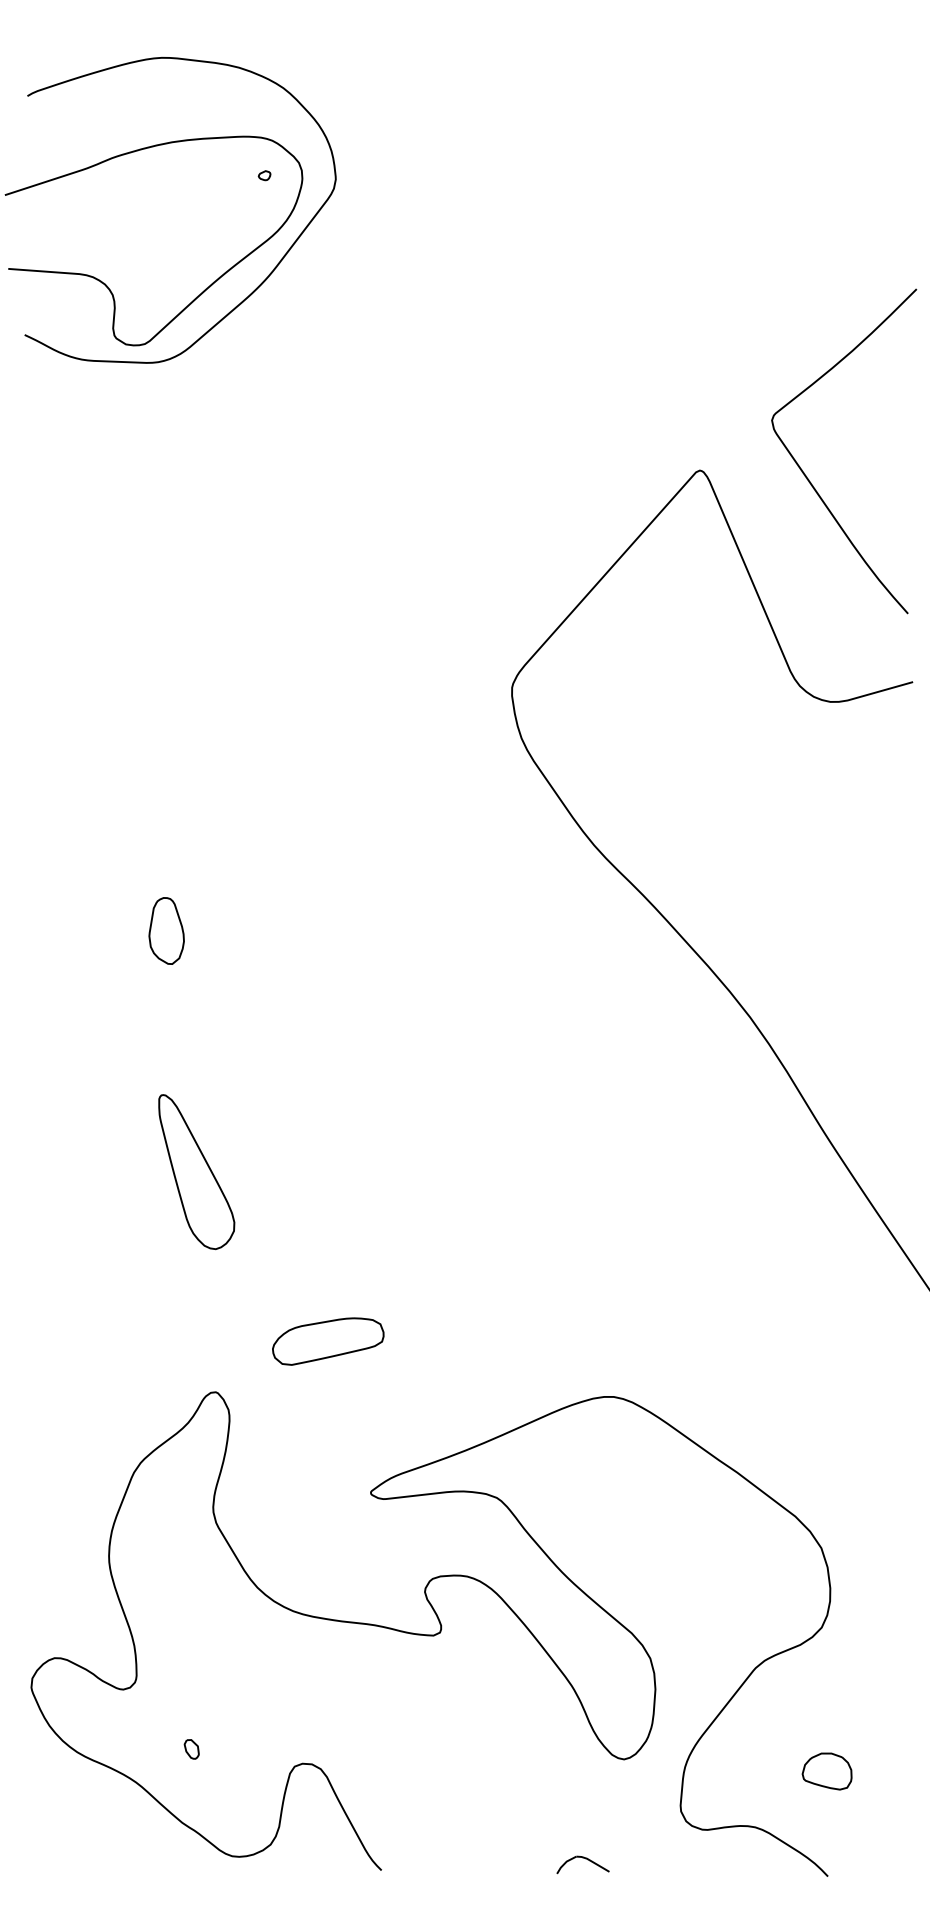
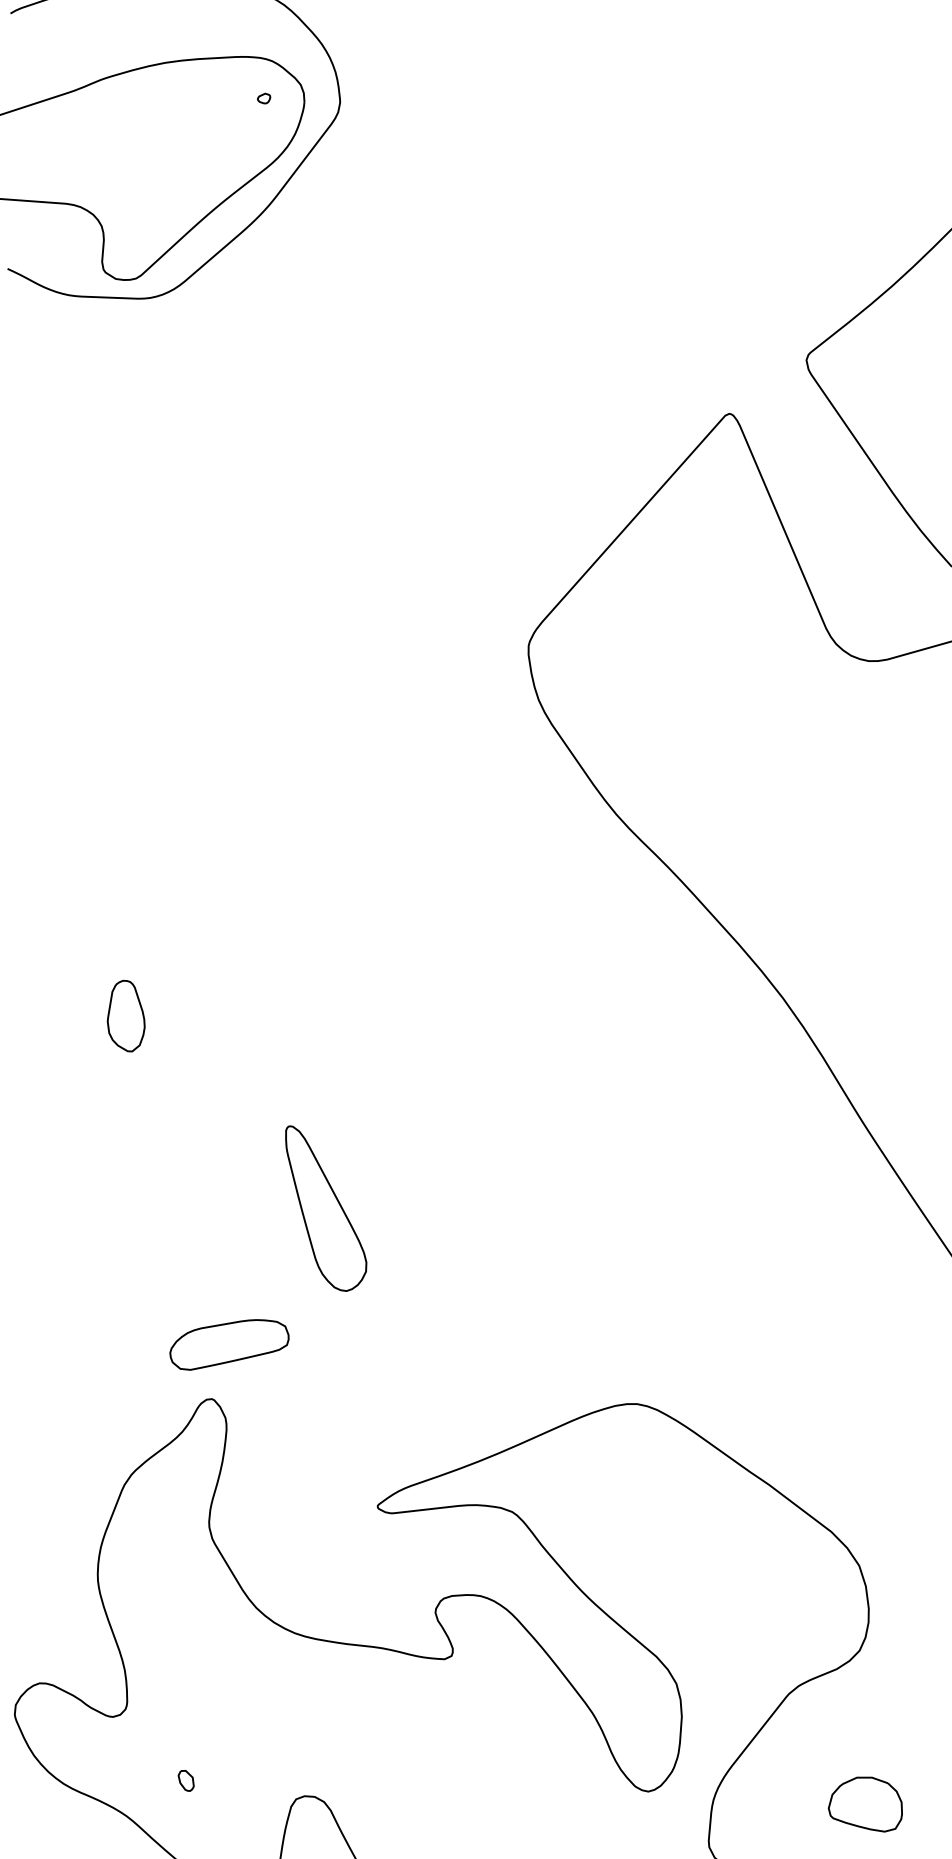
part: (166, 930) -> (126, 1015), moved
part: (196, 1172) -> (325, 1209), moved
part: (328, 1341) -> (229, 1344), moved
part: (826, 1771) -> (864, 1804), size x1.4

